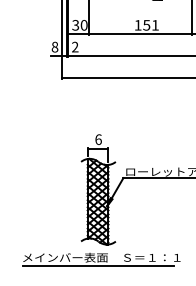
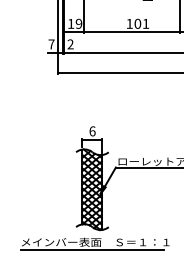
text: (79, 24) -> (74, 23), 30 -> 19
text: (146, 24) -> (137, 23), 151 -> 101
text: (54, 47) -> (51, 44), 8 -> 7

